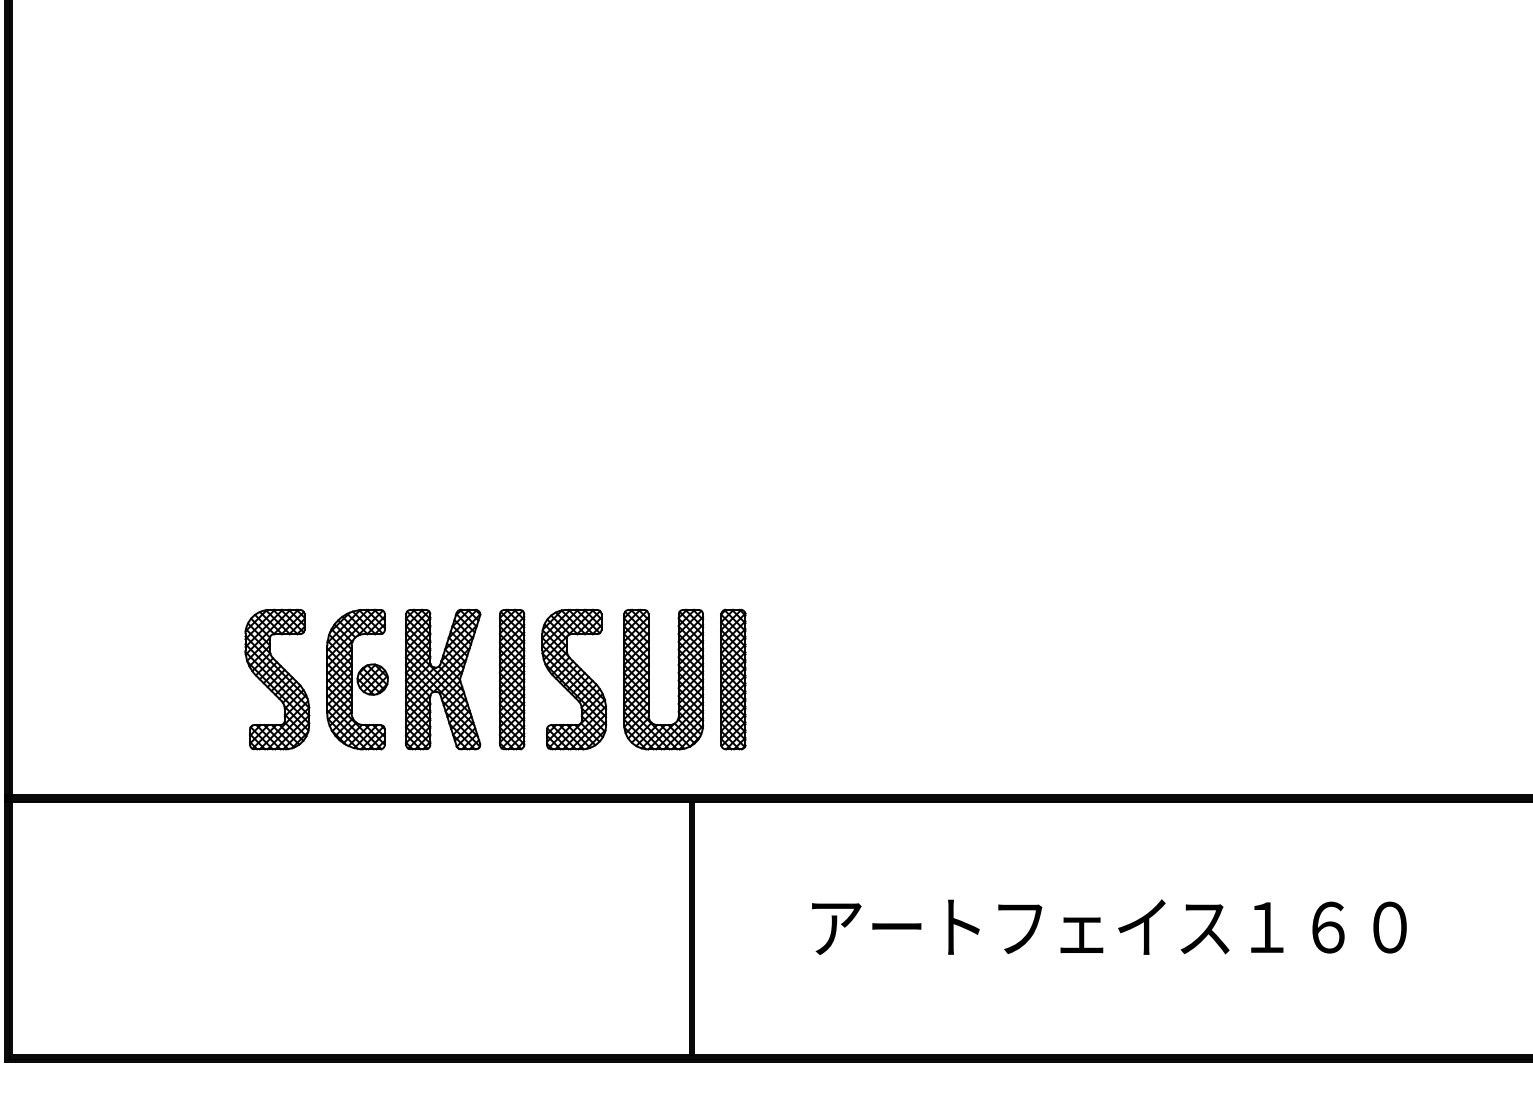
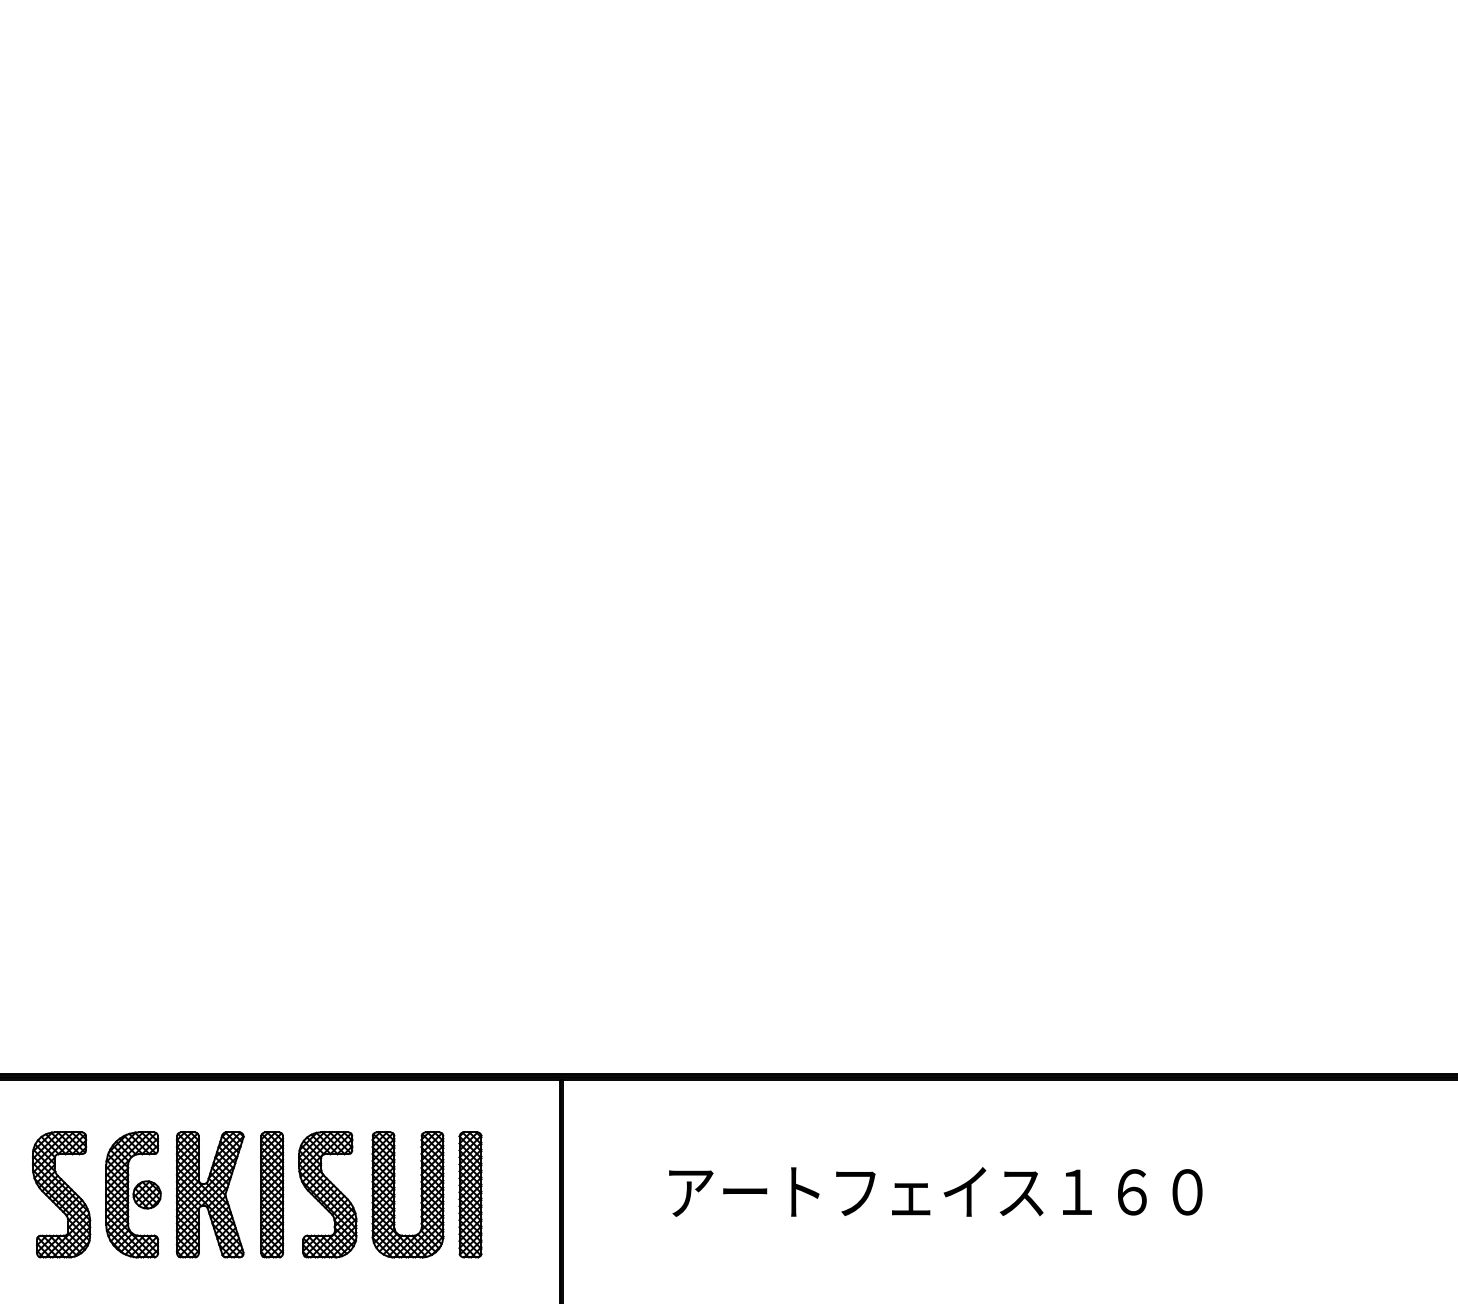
part: (495, 679) -> (257, 1194), moved

